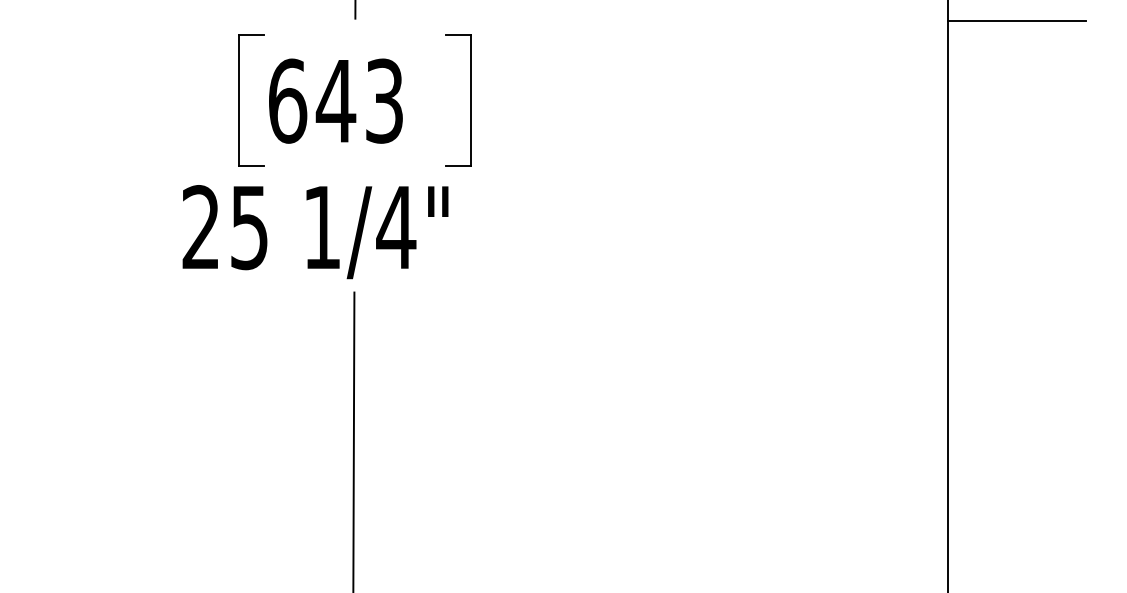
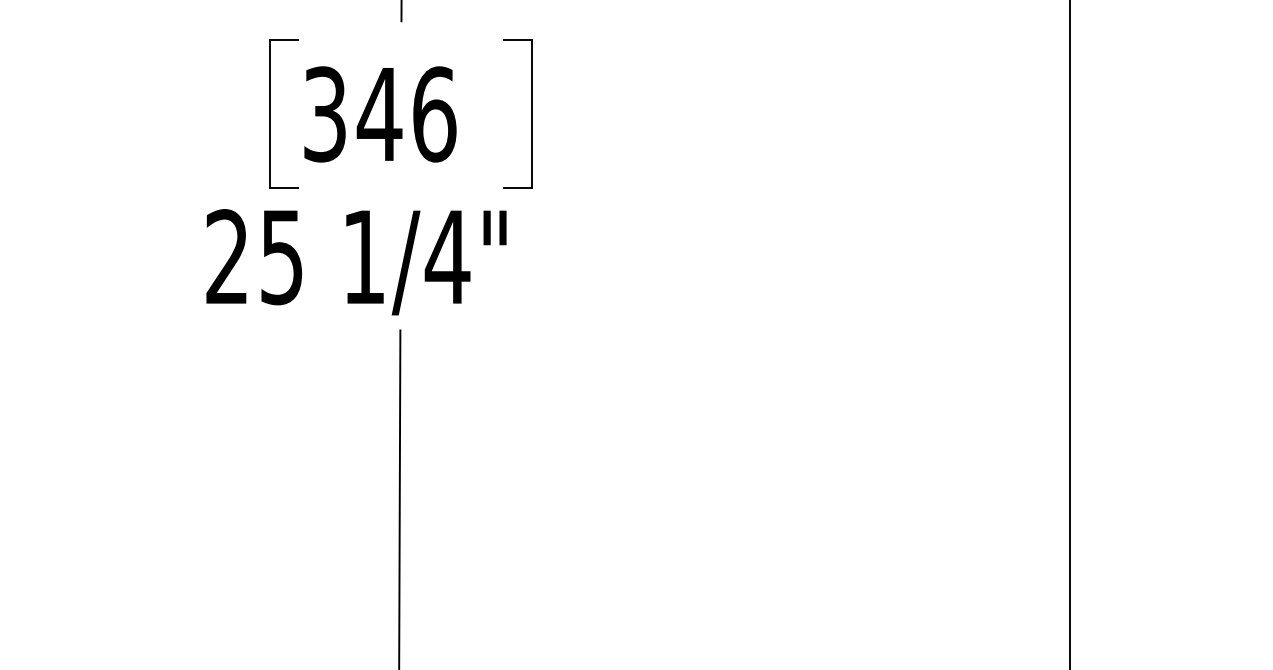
line: (1016, 20) -> (1148, 23), removed
text: (336, 100) -> (380, 113), 643 -> 346

